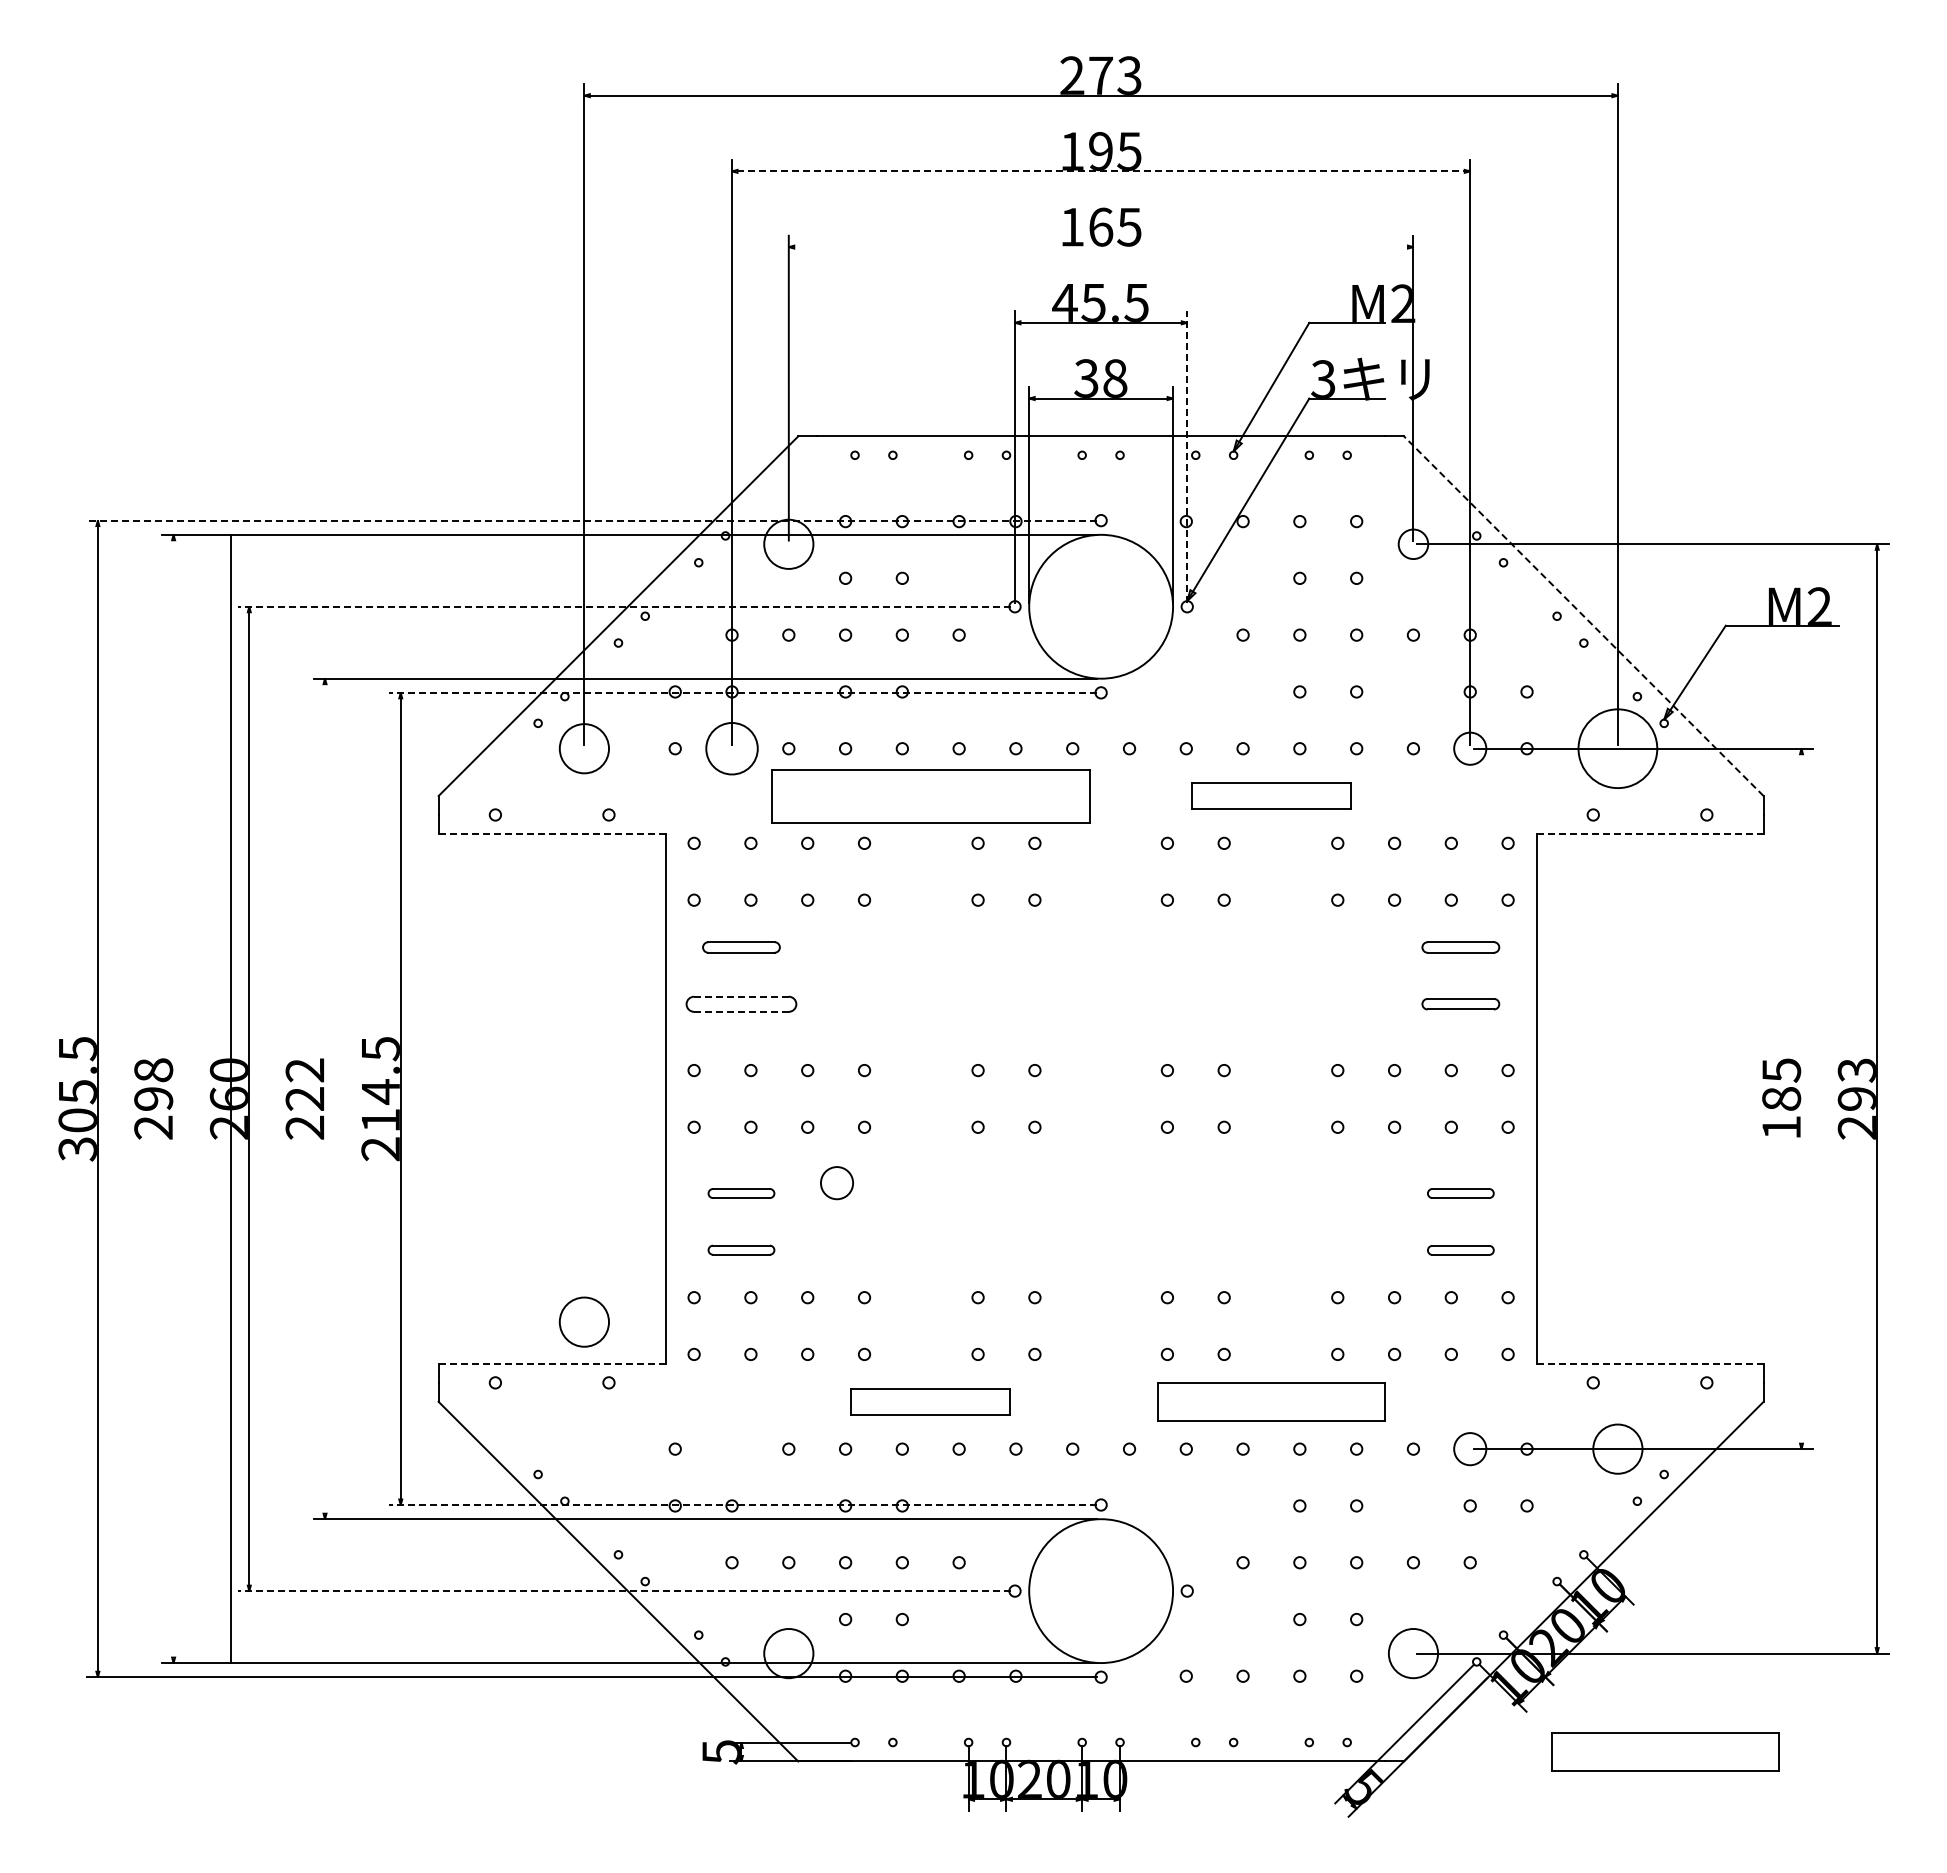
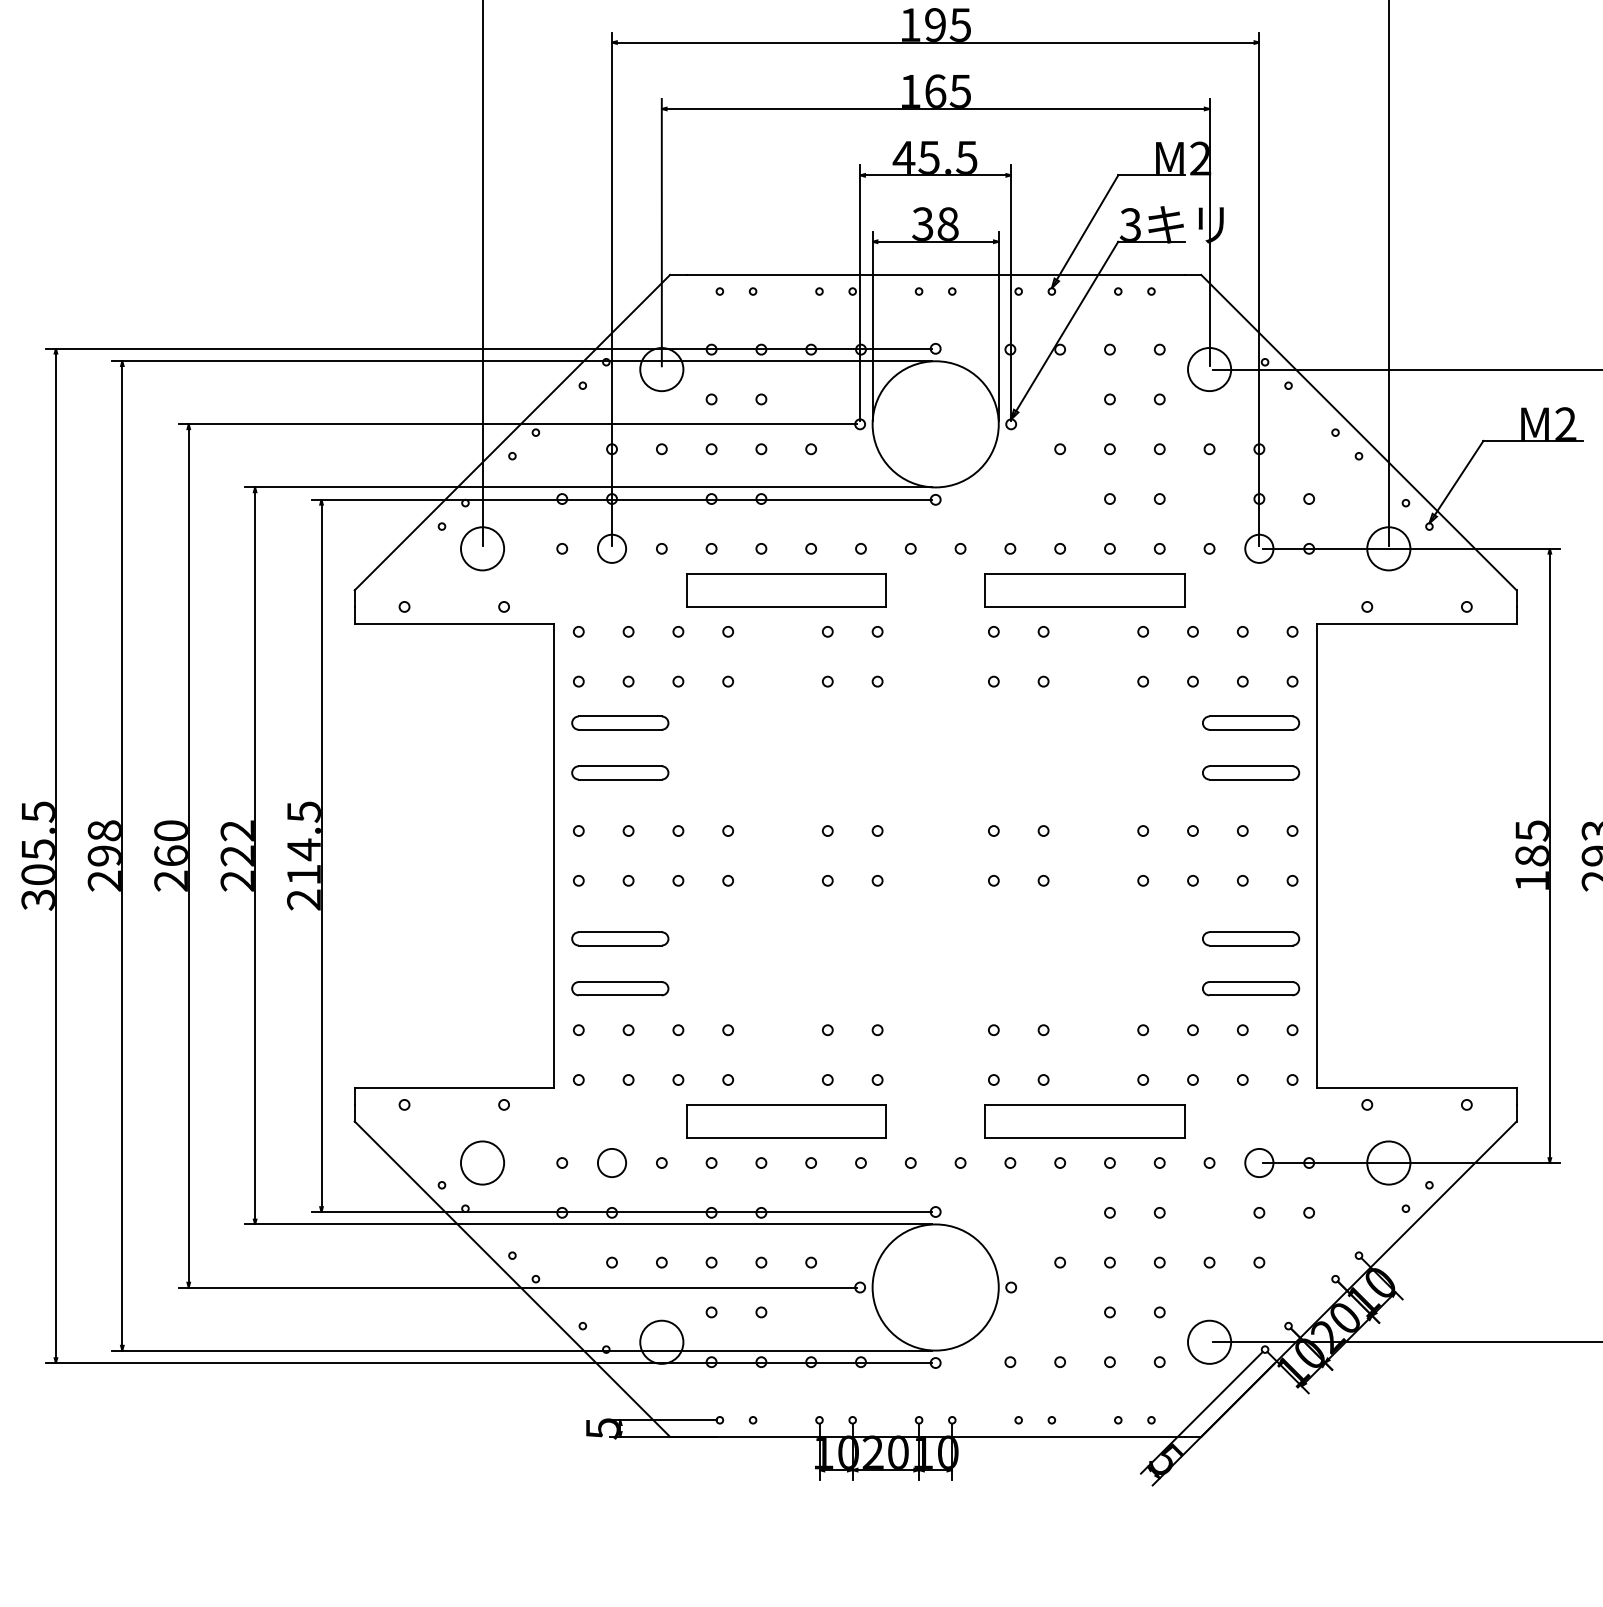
line: (1100, 171) -> (935, 42), dashed -> solid
line: (1100, 247) -> (935, 109), added
line: (1187, 457) -> (1011, 293), dashed -> solid
line: (591, 520) -> (488, 348), dashed -> solid
circle: (1413, 543) -> (1209, 368), size x1.67
line: (624, 606) -> (517, 424), dashed -> solid
line: (1583, 615) -> (1358, 432), dashed -> solid
line: (743, 692) -> (622, 499), dashed -> solid
circle: (731, 748) -> (611, 548), size x0.62
circle: (1617, 748) -> (1388, 548), size x0.62
part: (930, 795) -> (786, 589), size x0.71
part: (1271, 795) -> (1085, 589), size x1.43
line: (552, 833) -> (454, 623), dashed -> solid
line: (1650, 833) -> (1417, 623), dashed -> solid
part: (741, 947) -> (620, 723), size x1.43
part: (1460, 947) -> (1250, 723), size x1.43
line: (741, 996) -> (620, 766), dashed -> solid
part: (1460, 1003) -> (1250, 772), size x1.43
line: (741, 1011) -> (620, 779), dashed -> solid
line: (230, 1098) -> (122, 855), moved
line: (325, 1098) -> (255, 855), added
line: (1801, 1098) -> (1549, 855), added
circle: (836, 1183) -> (611, 1163), moved
part: (741, 1193) -> (620, 938), size x1.67
part: (1460, 1193) -> (1250, 938), size x1.67
part: (741, 1249) -> (620, 987), size x1.67
part: (1460, 1250) -> (1250, 988), size x1.67
circle: (583, 1321) -> (481, 1162), moved
line: (552, 1363) -> (454, 1087), dashed -> solid
line: (1650, 1363) -> (1417, 1087), dashed -> solid
part: (930, 1401) -> (786, 1121), size x1.43
line: (743, 1505) -> (622, 1212), dashed -> solid
line: (624, 1591) -> (517, 1287), dashed -> solid
part: (1665, 1751) -> (1430, 1428), removed

